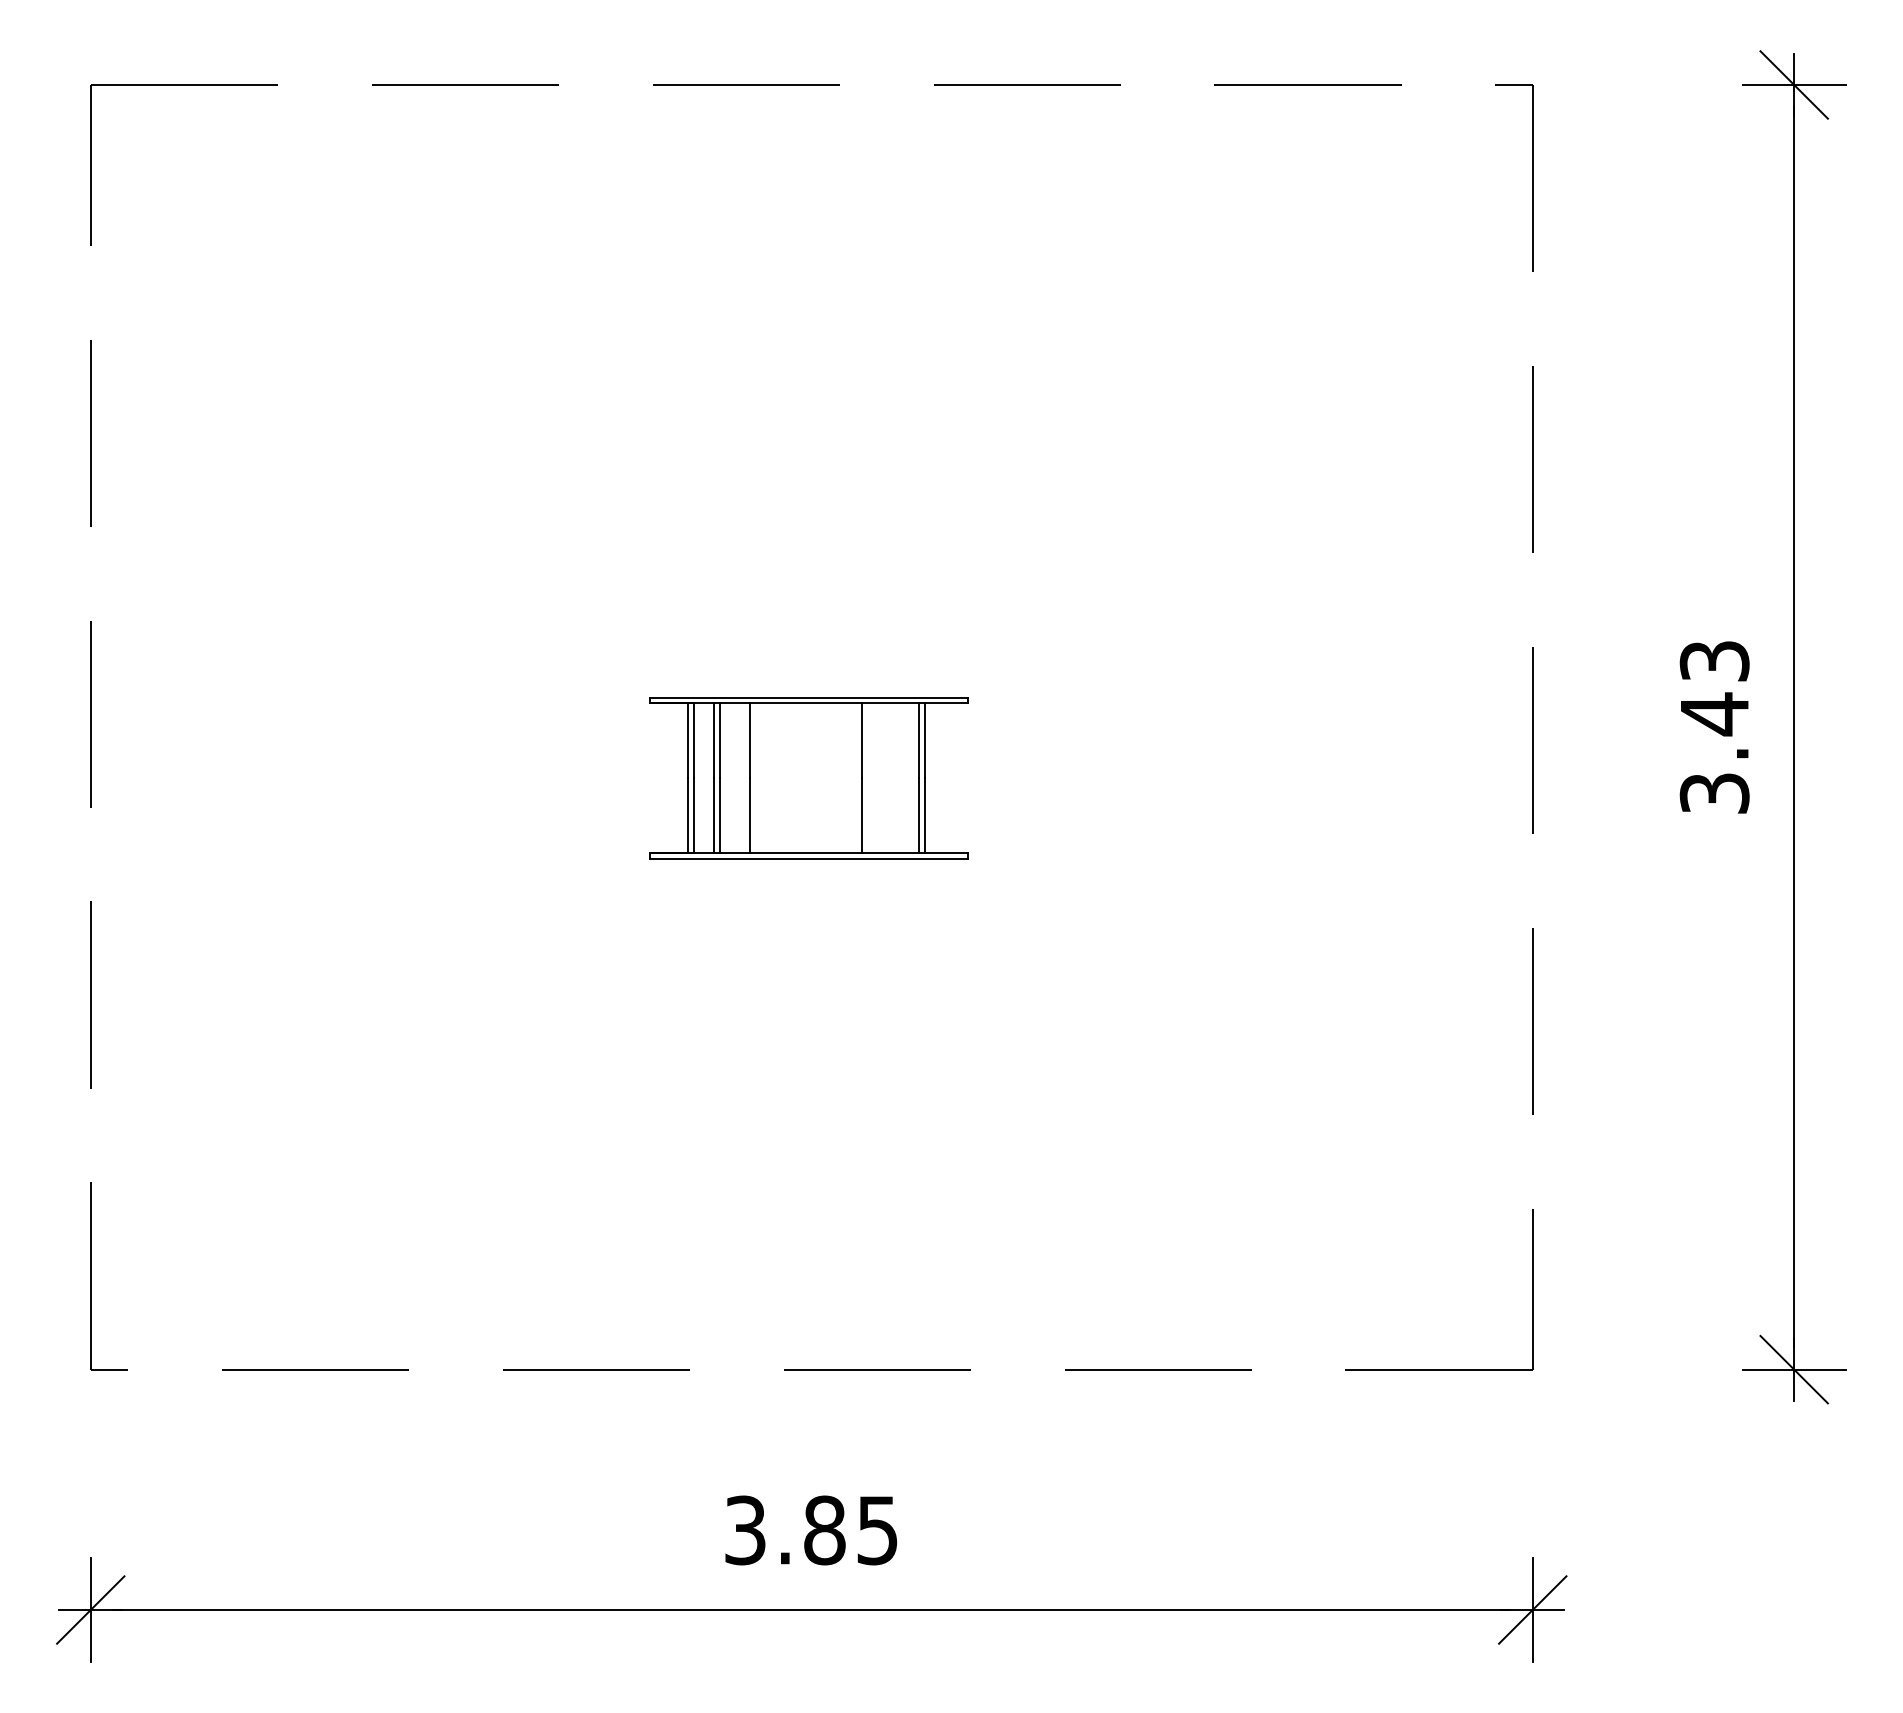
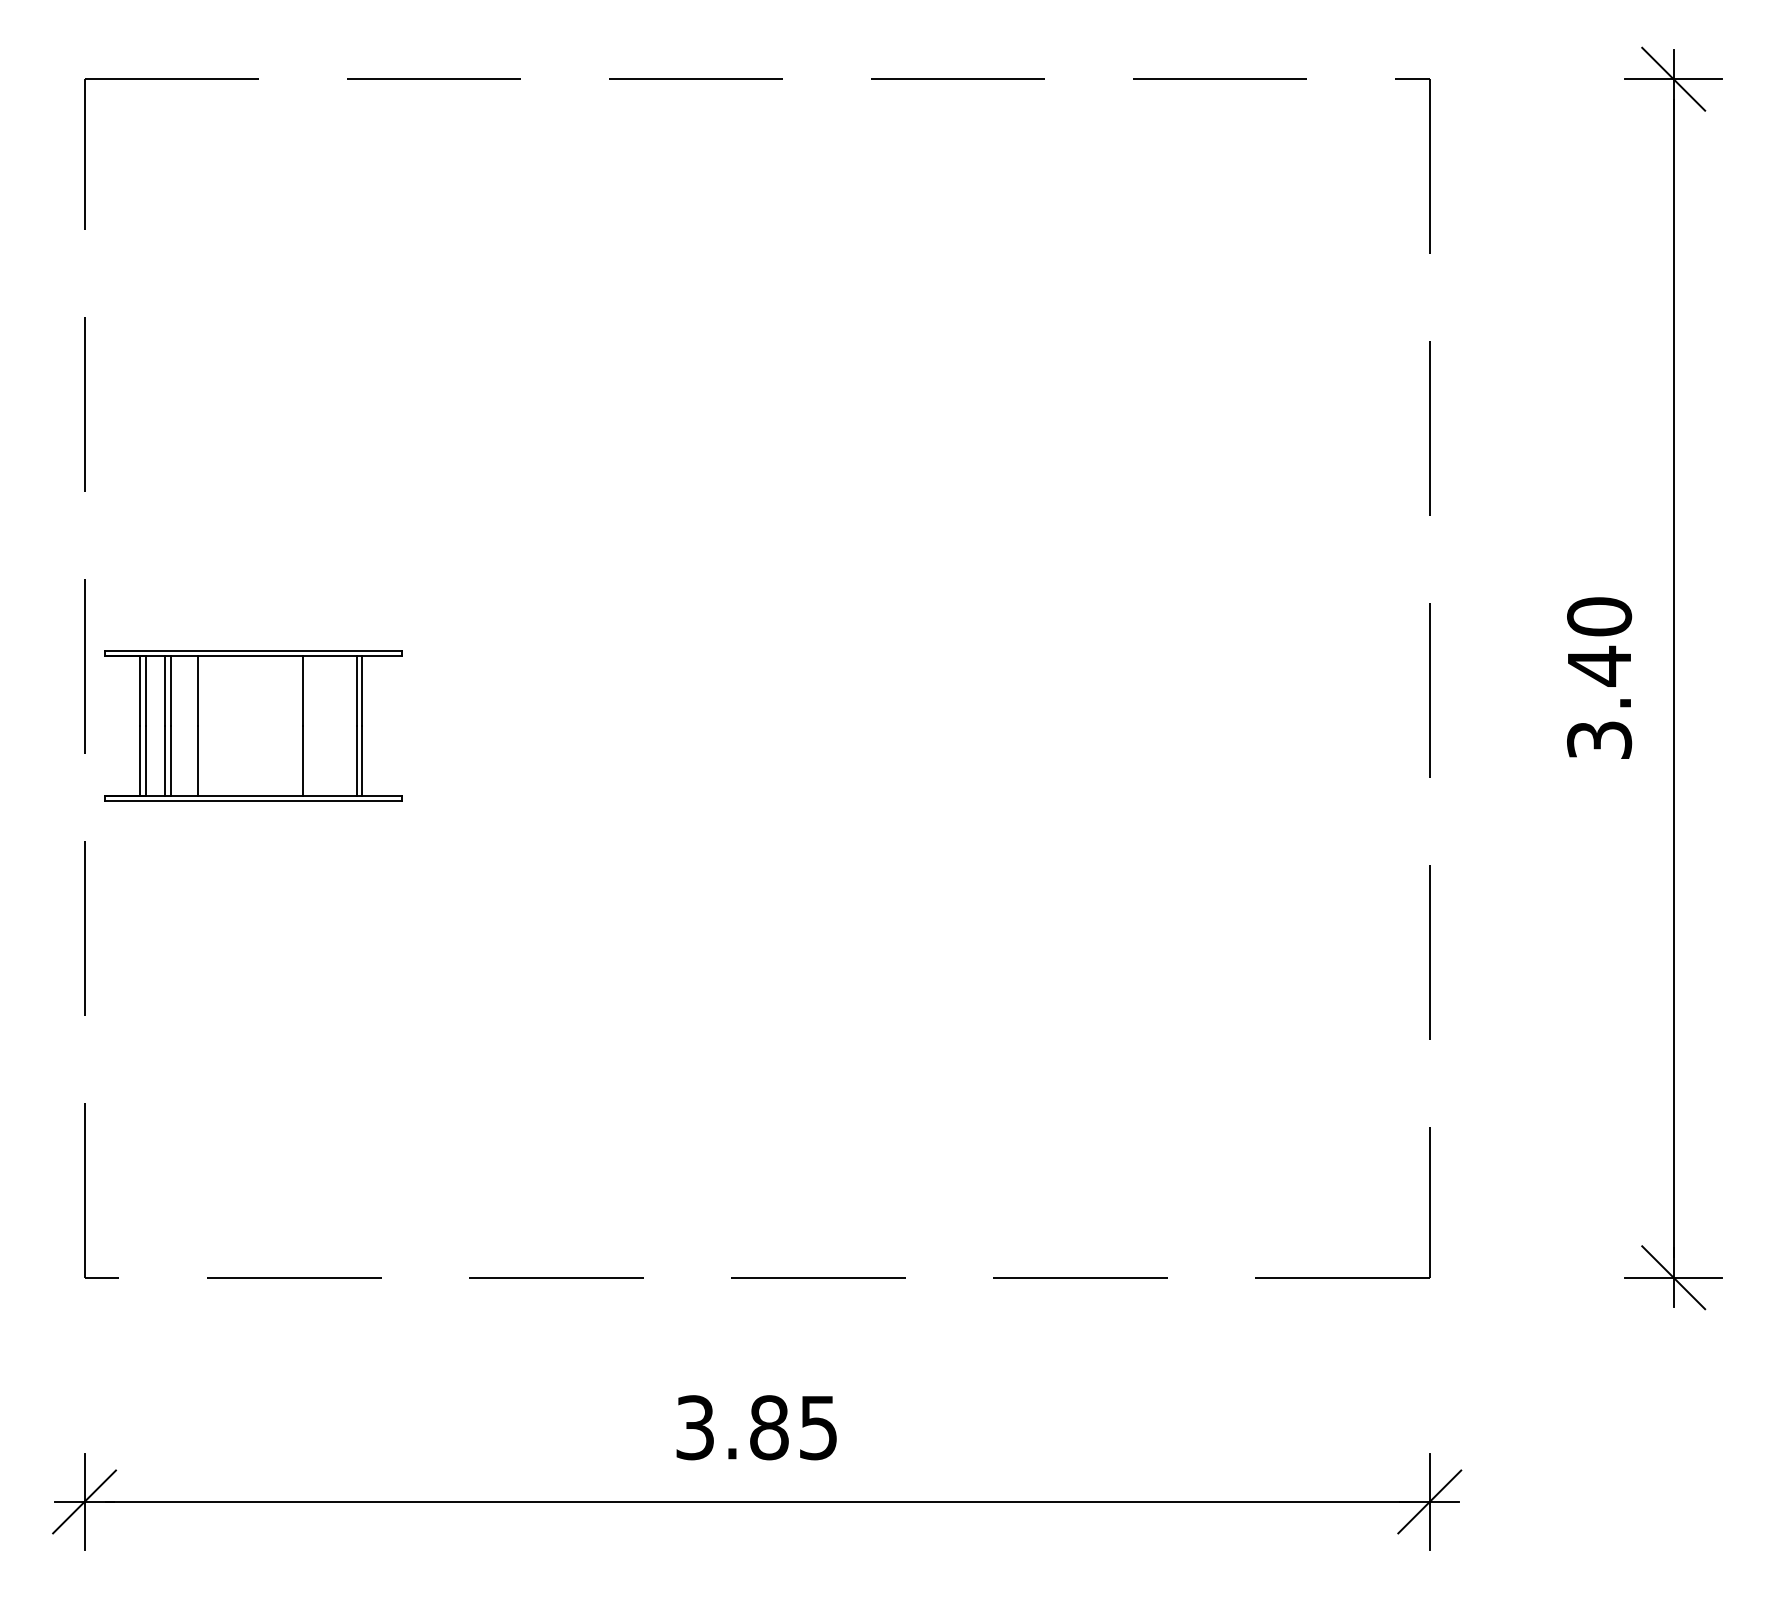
text: (1714, 661) -> (1599, 617), 3.43 -> 3.40
part: (808, 778) -> (253, 726), moved

